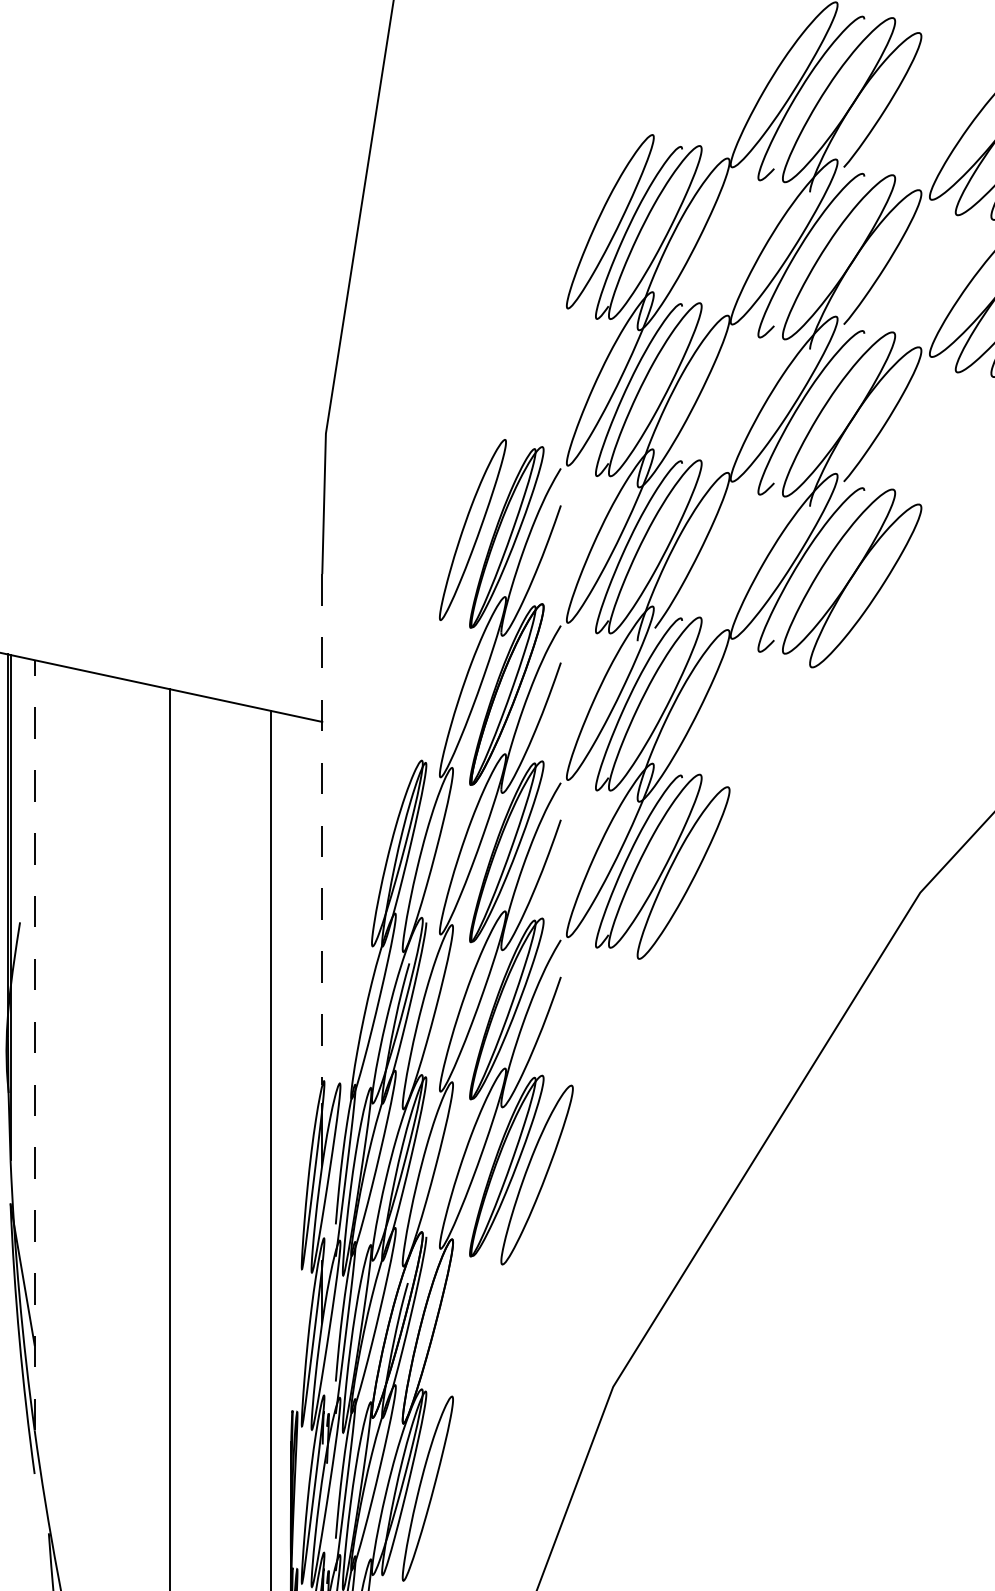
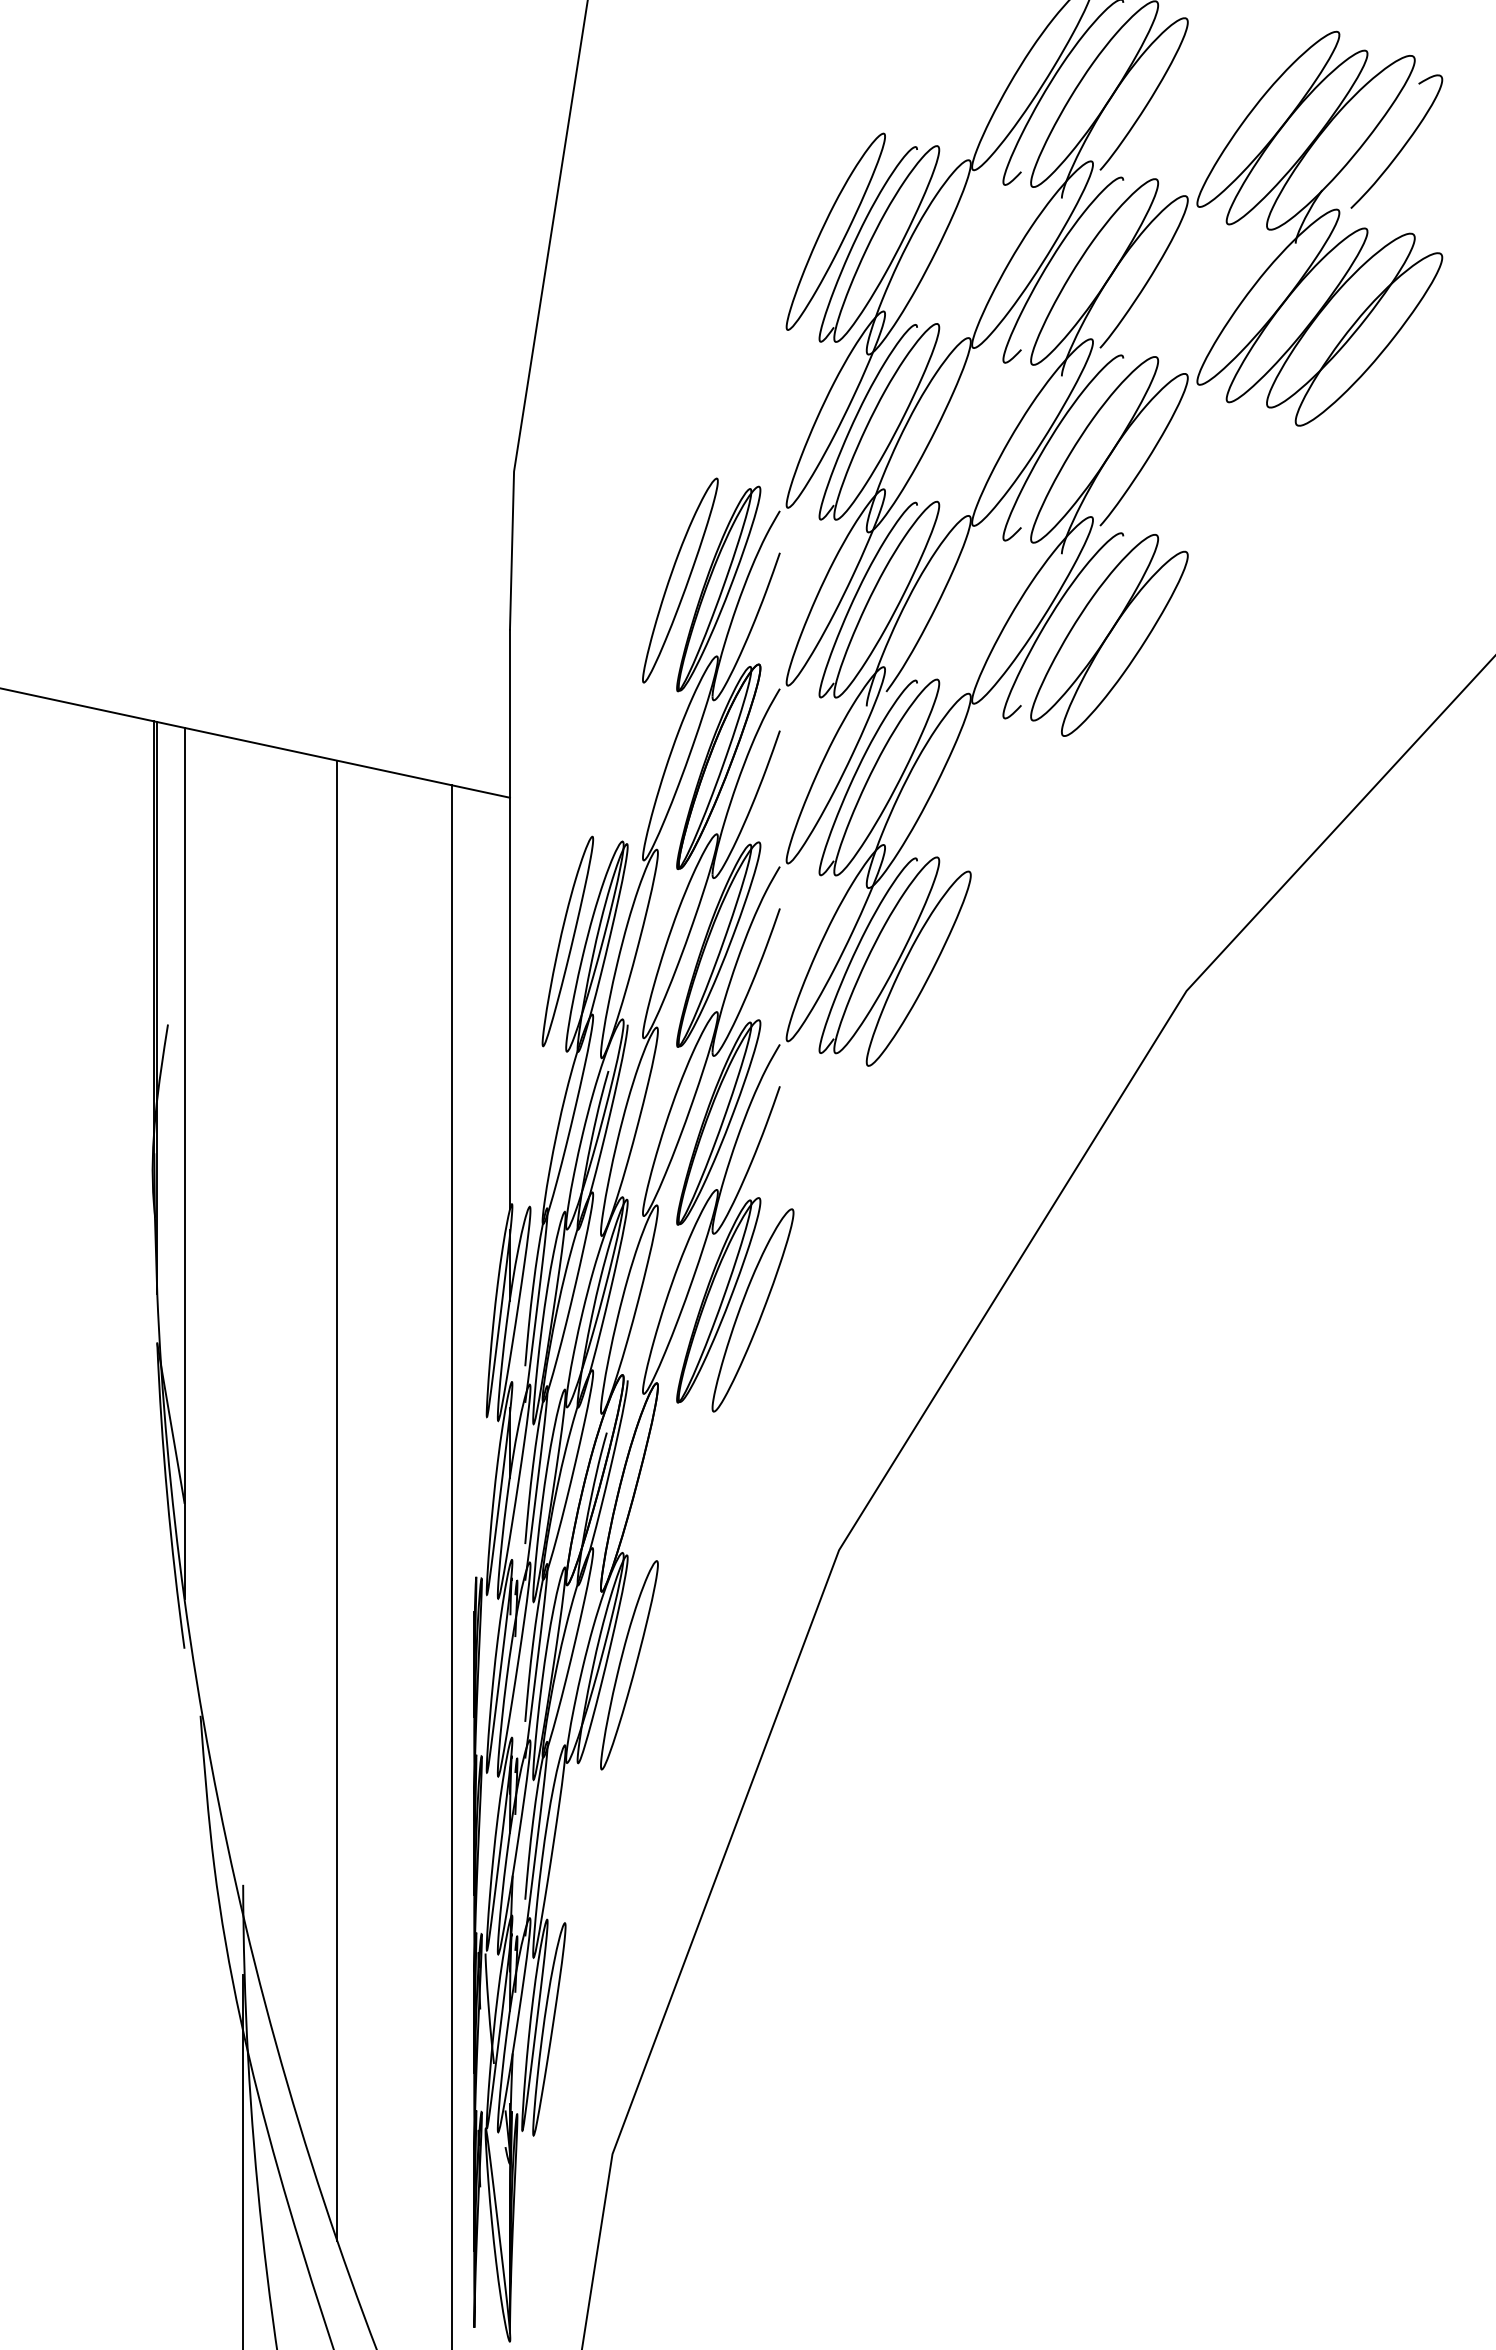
line: (321, 830) -> (509, 920), dashed -> solid
part: (373, 848) -> (567, 941), added
line: (34, 1045) -> (184, 1163), dashed -> solid

